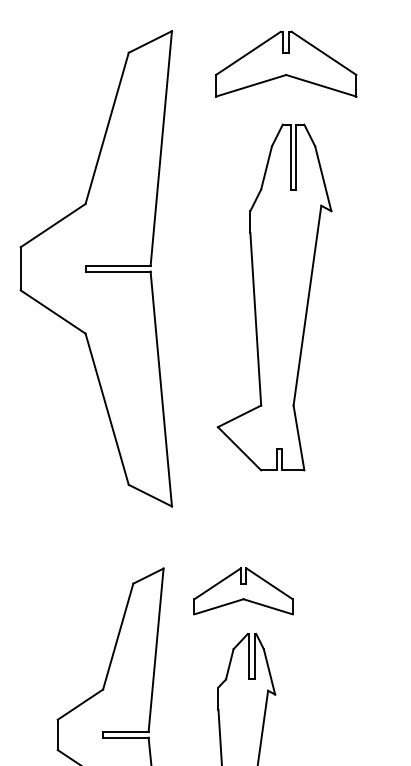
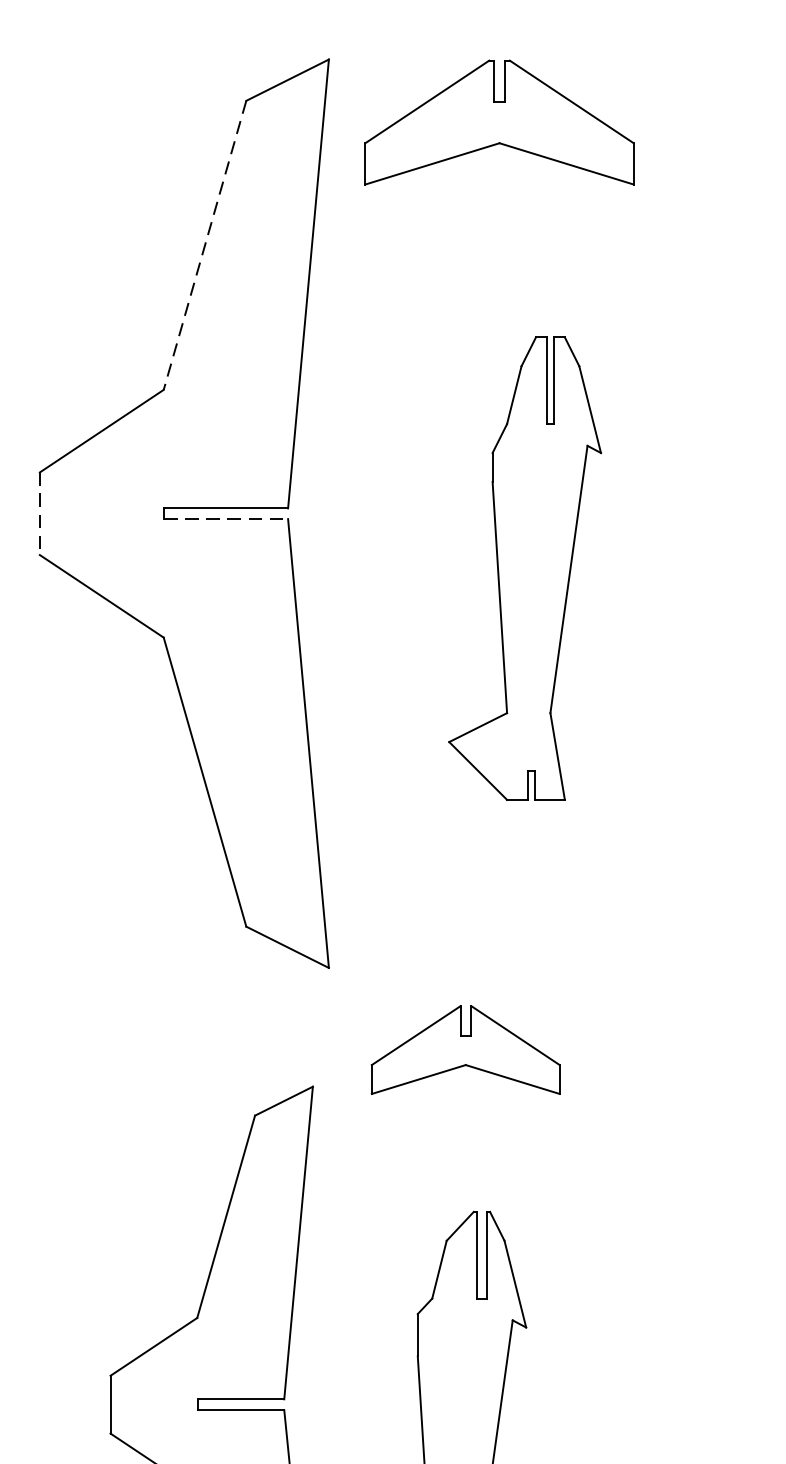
part: (286, 63) -> (500, 121), moved
line: (107, 128) -> (205, 245), solid -> dashed
line: (20, 268) -> (39, 513), solid -> dashed
line: (118, 271) -> (226, 518), solid -> dashed
part: (274, 297) -> (524, 568), size x0.7
part: (243, 591) -> (465, 1050), moved

